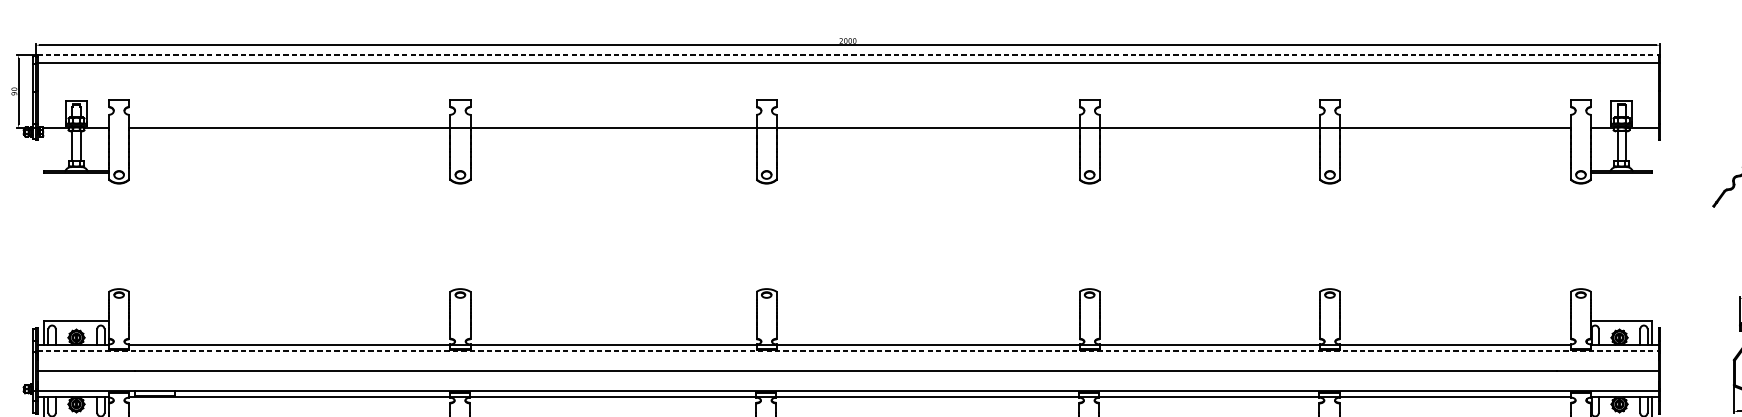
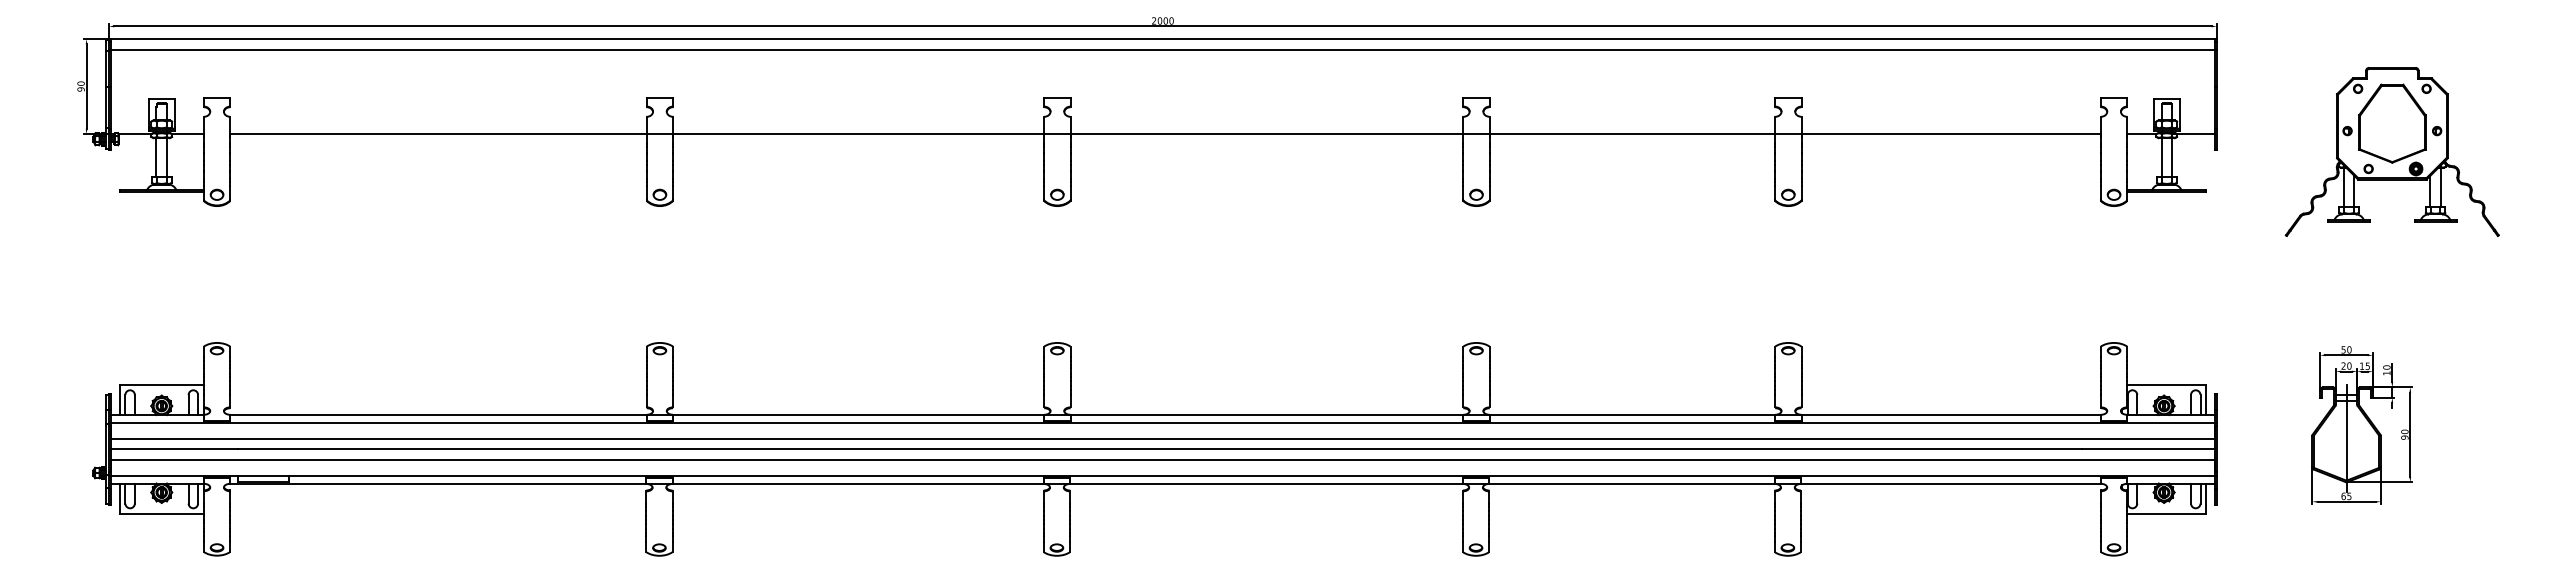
line: (847, 55) -> (1162, 39), dashed -> solid
line: (847, 350) -> (1162, 422), dashed -> solid
line: (847, 362) -> (1162, 438), added
line: (847, 378) -> (1162, 459), added

